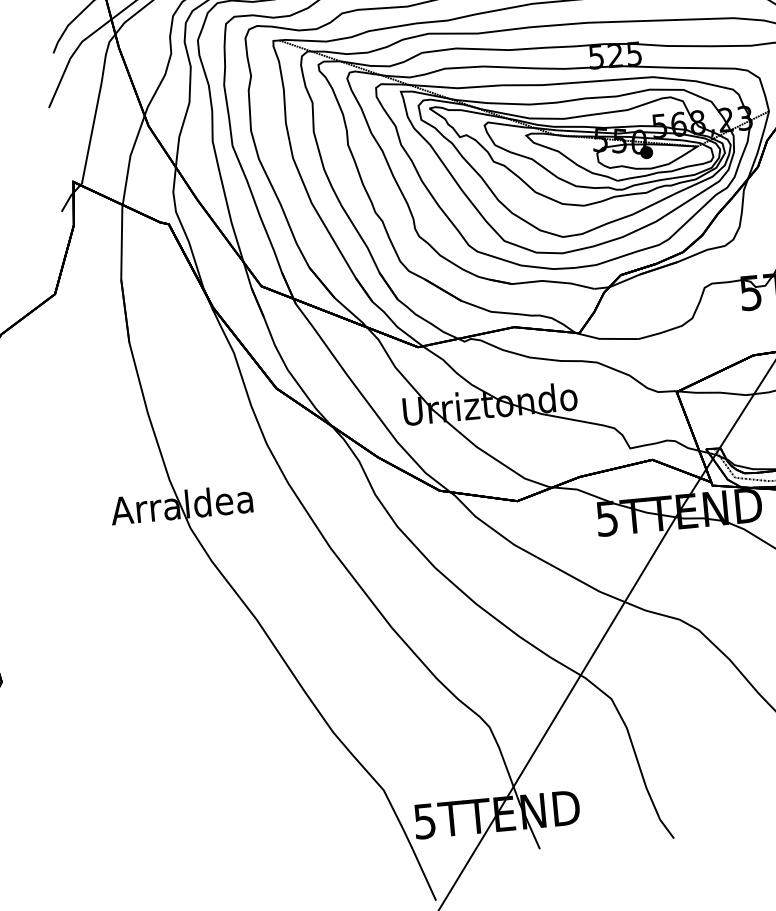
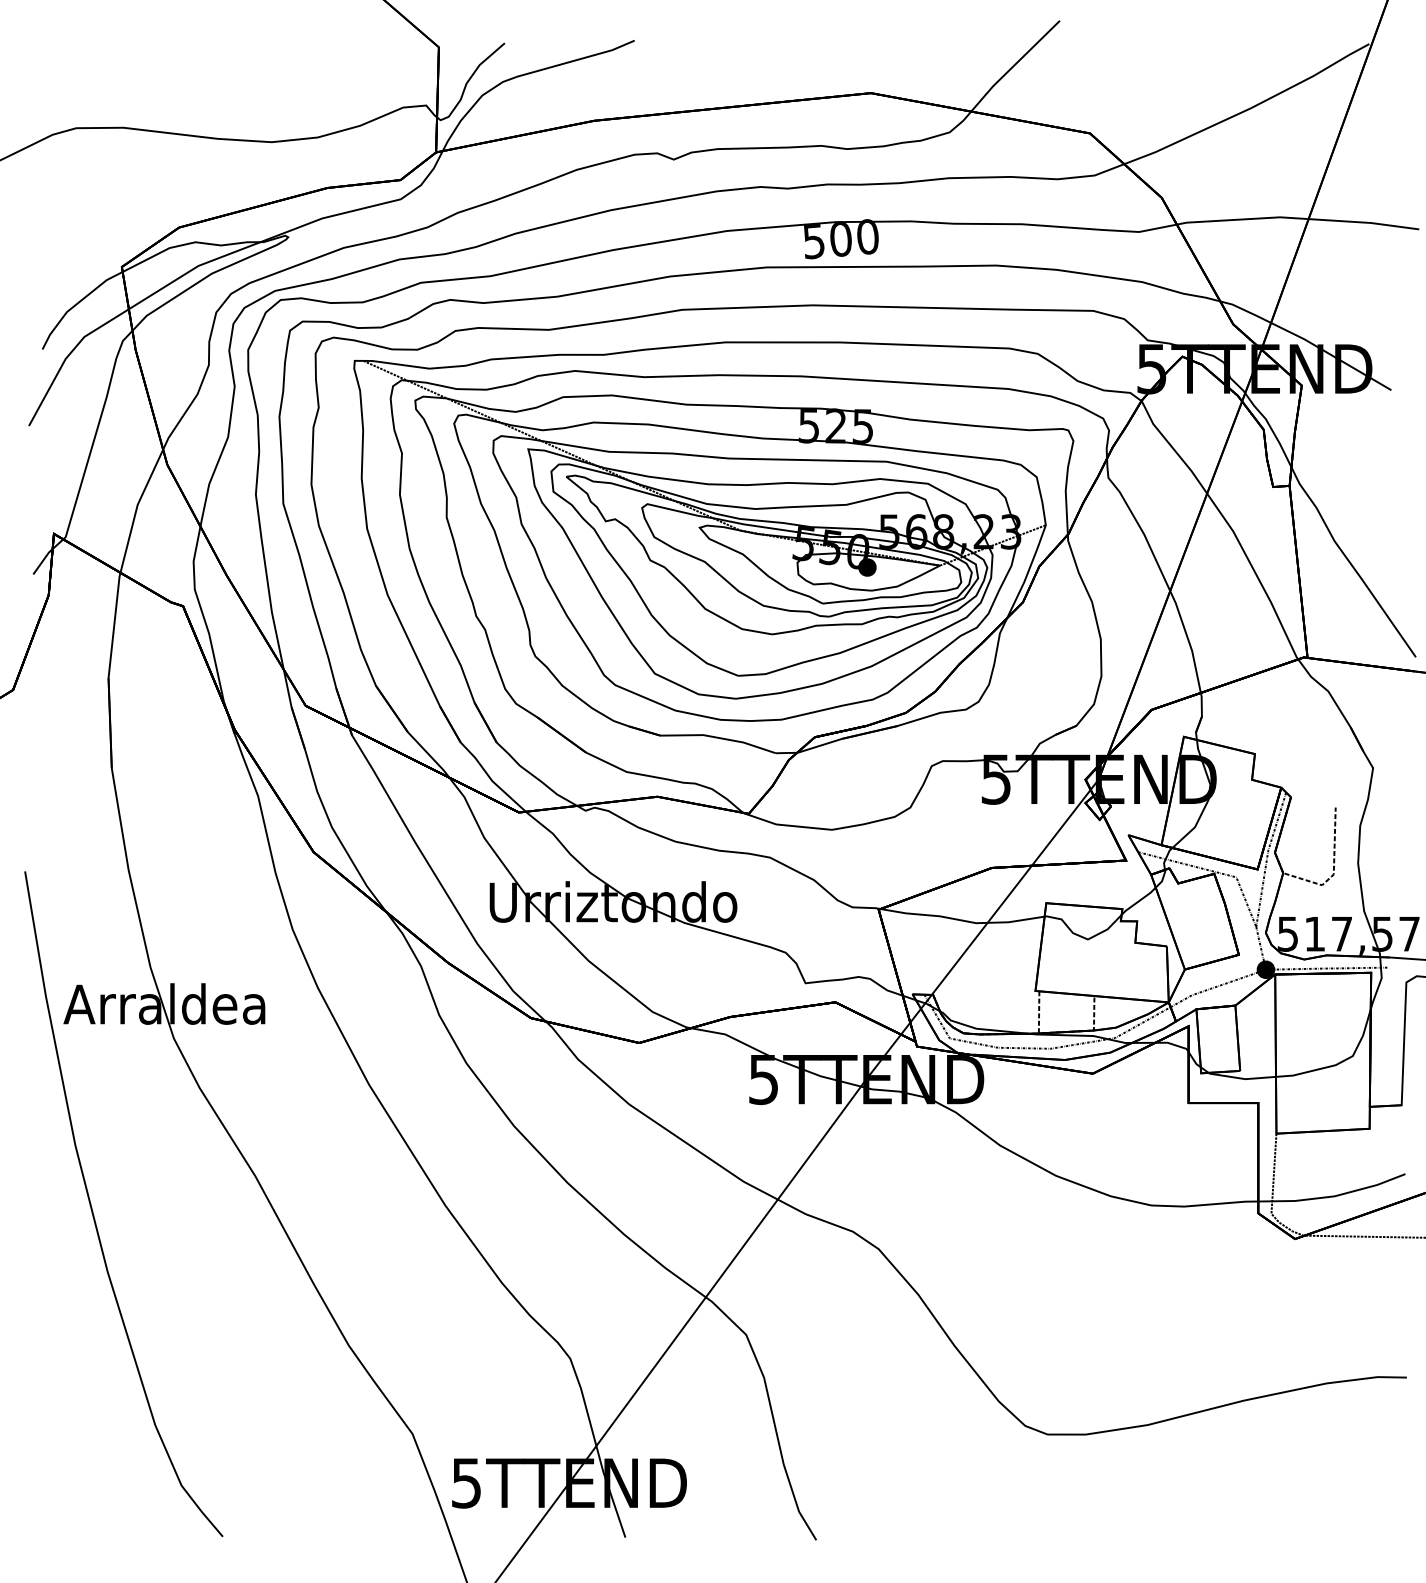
part: (145, 654) -> (93, 1211), added

